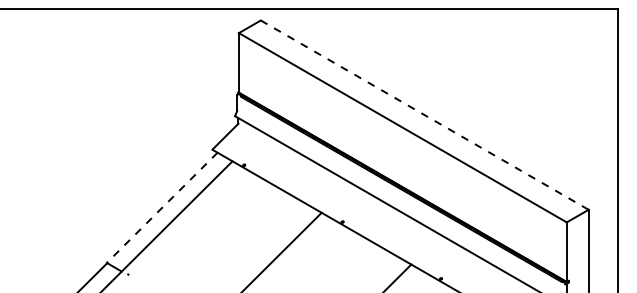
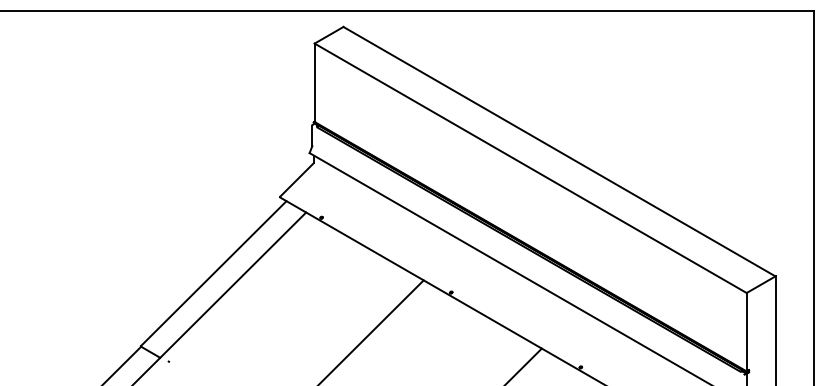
line: (424, 115) -> (559, 151), dashed -> solid
line: (162, 207) -> (213, 273), dashed -> solid

